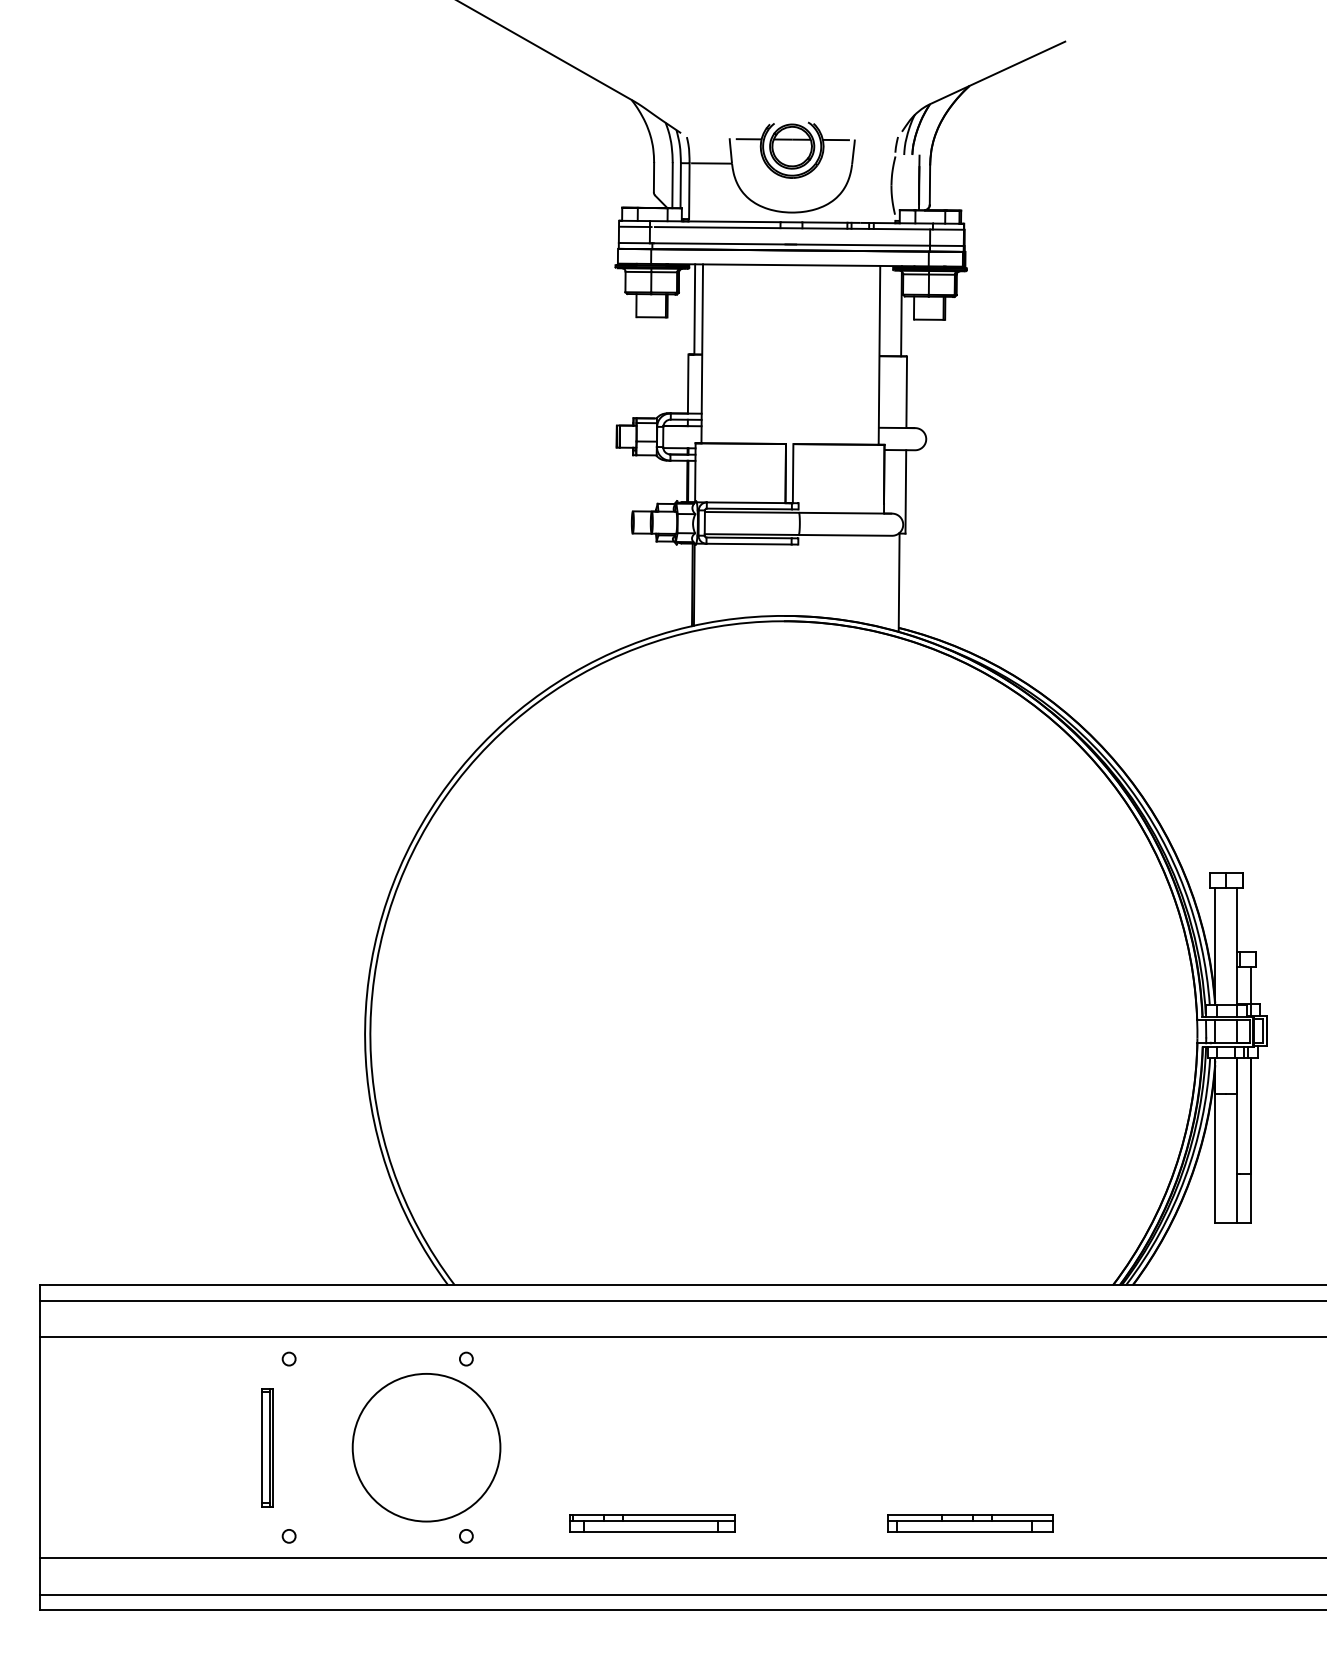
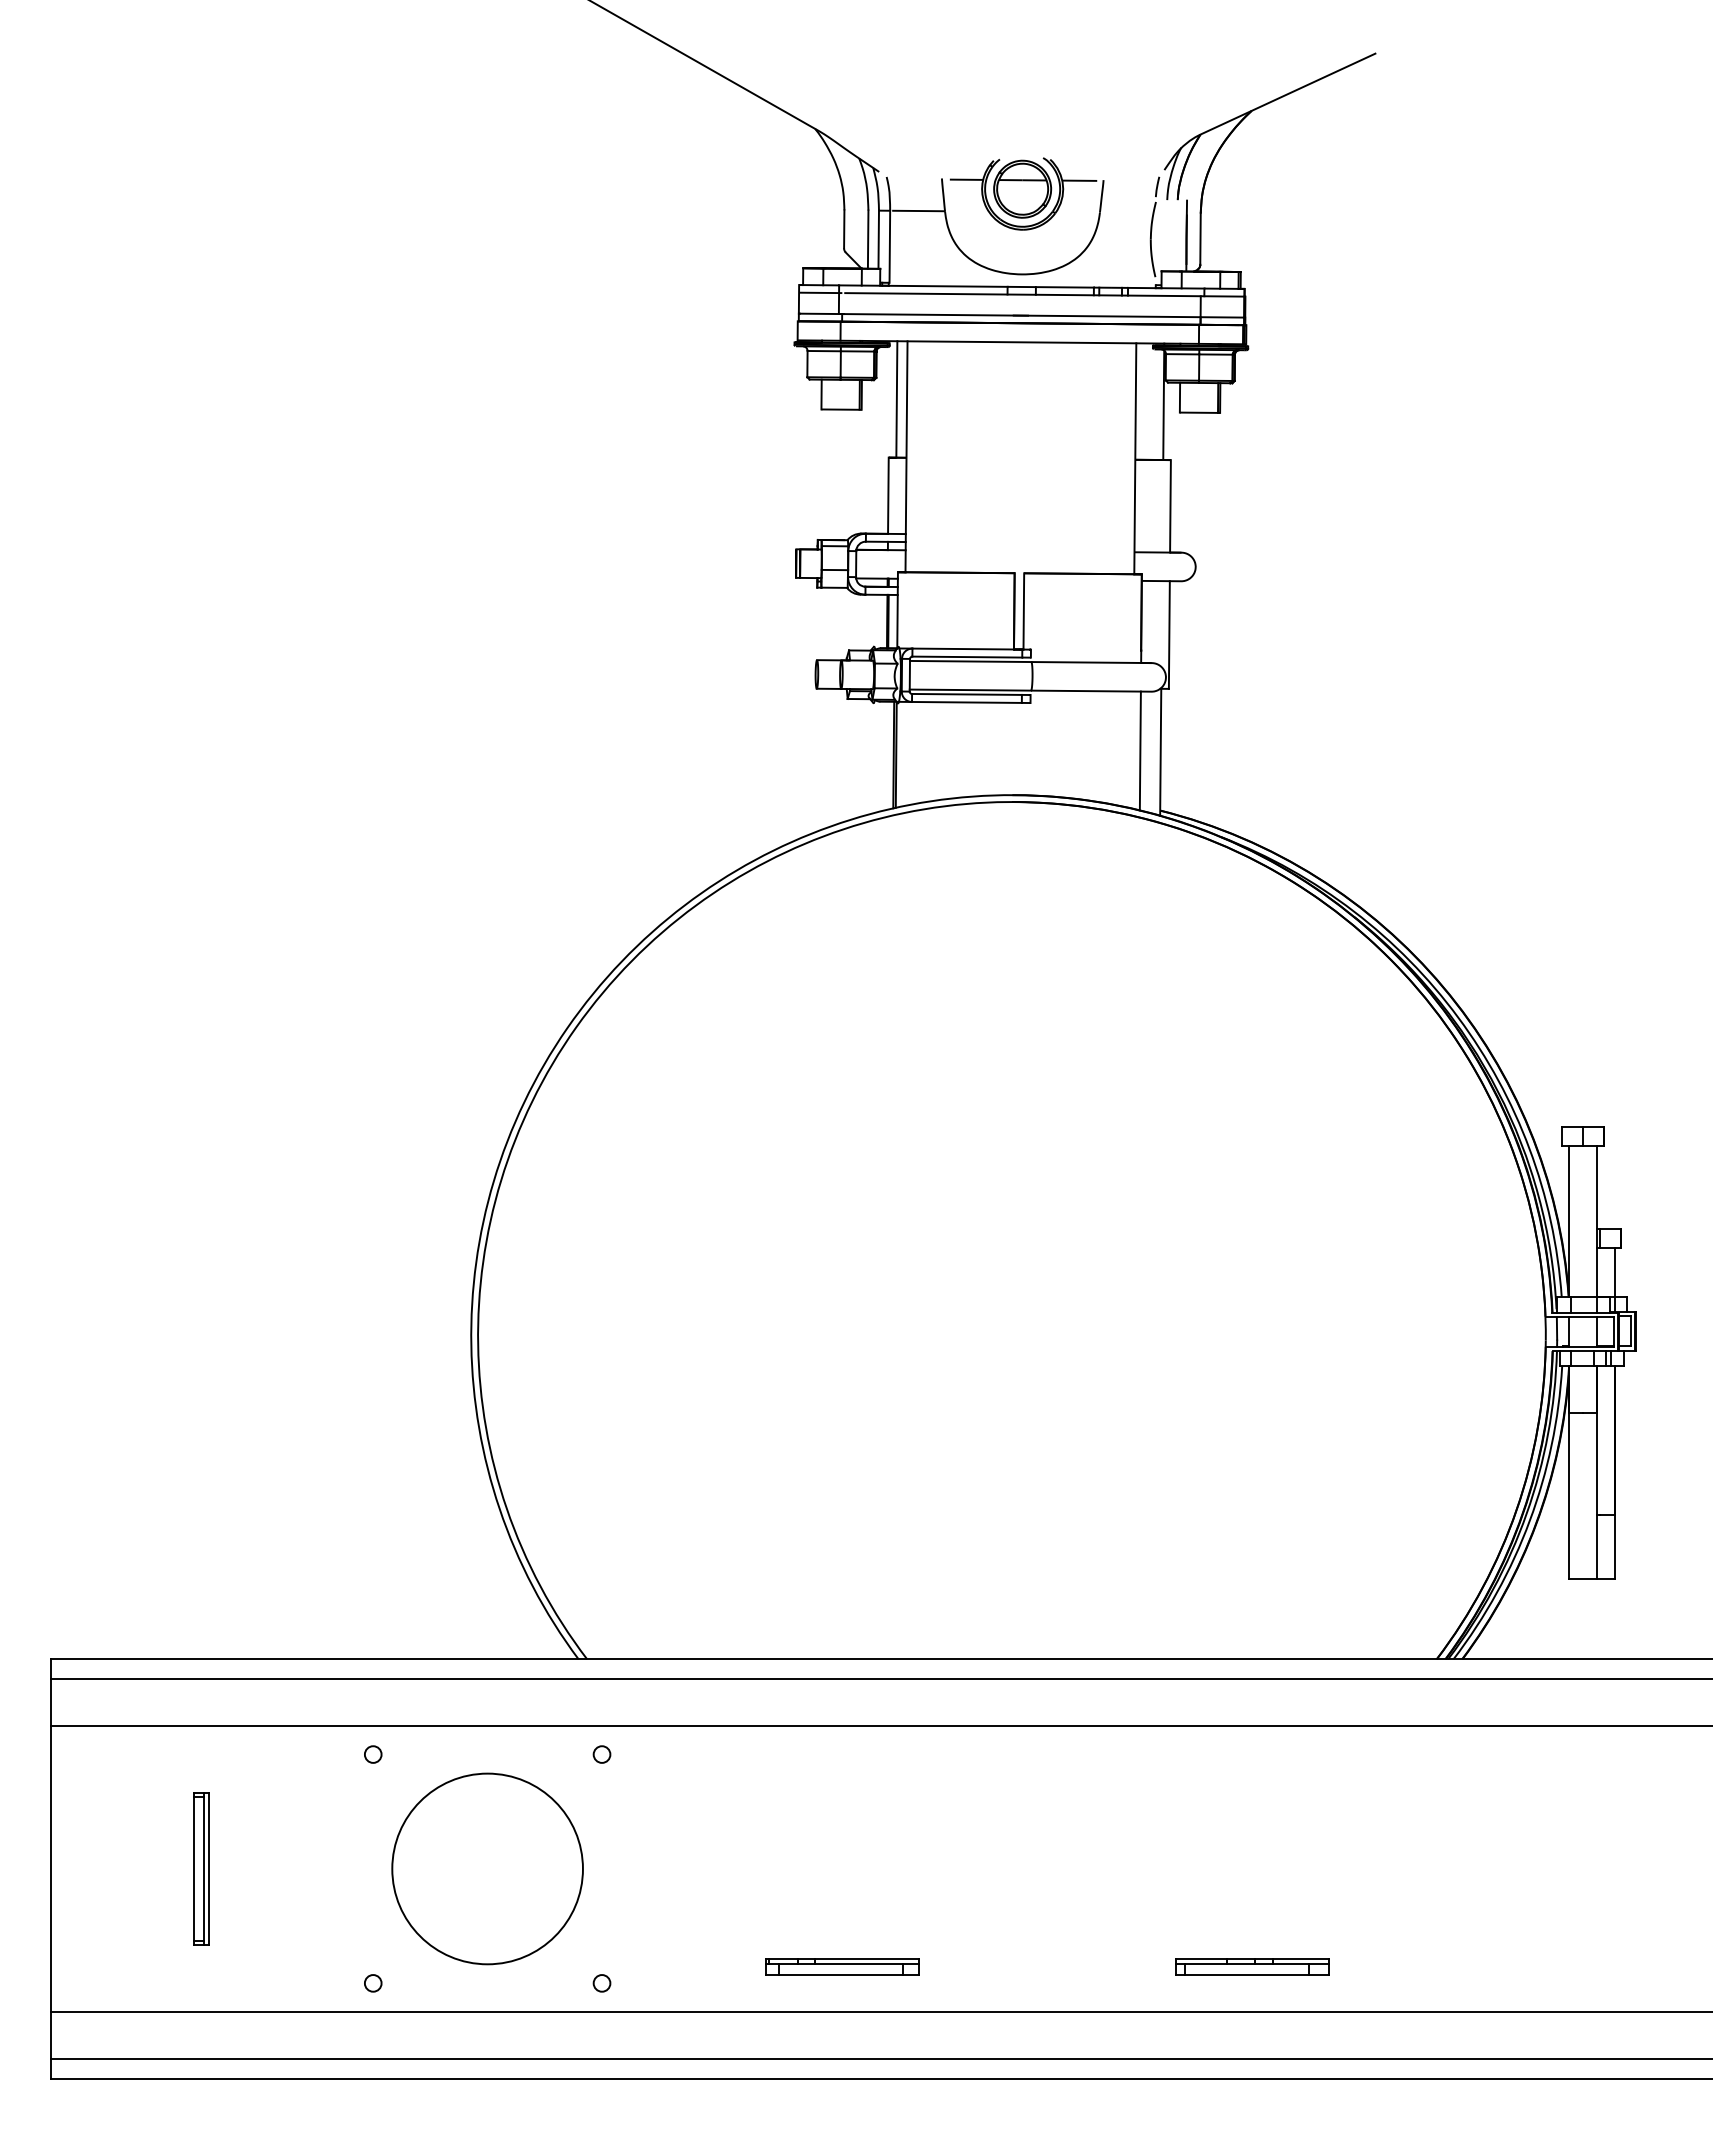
line: (882, 581) -> (1139, 750), added
part: (267, 1447) -> (201, 1868), moved
circle: (426, 1447) -> (487, 1868), moved
part: (652, 1523) -> (842, 1966), size x0.71
part: (970, 1523) -> (1252, 1966), size x0.71

